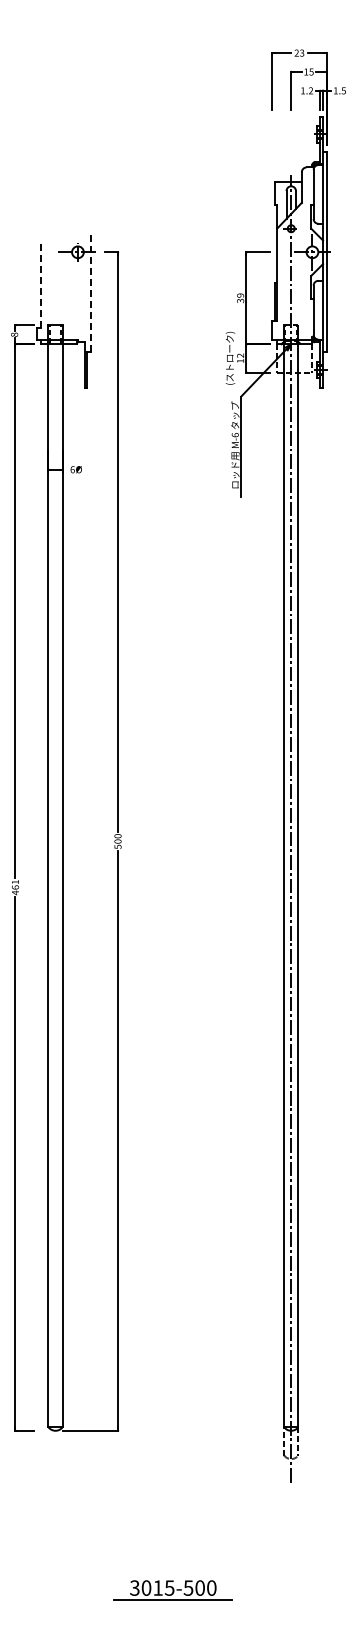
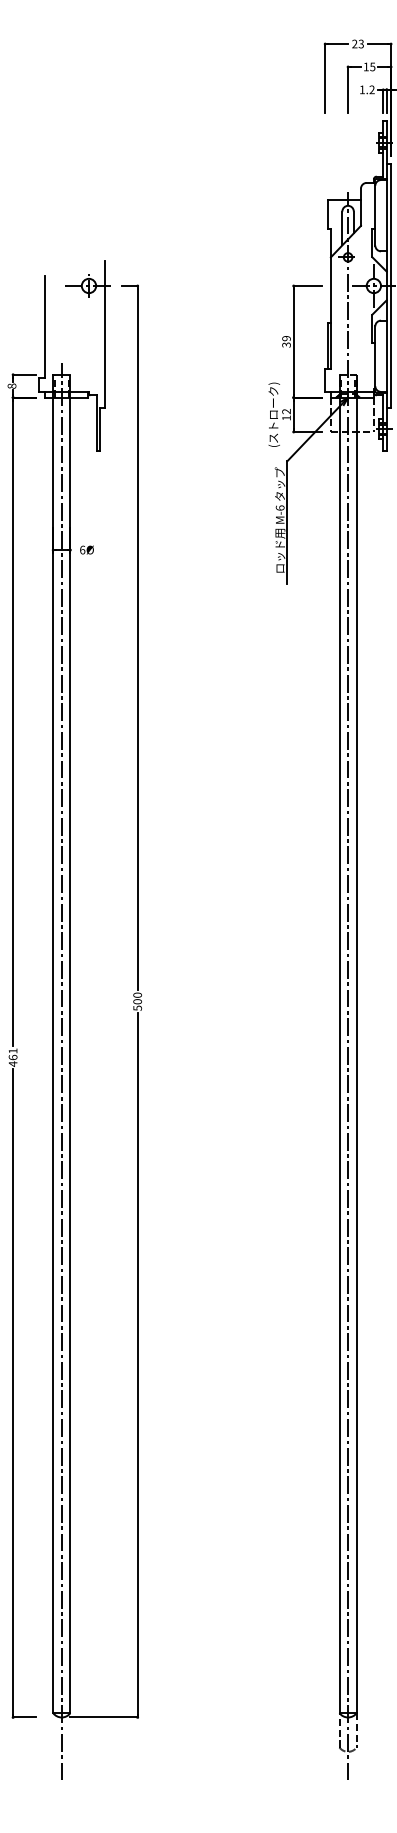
line: (41, 285) -> (44, 326), dashed -> solid
line: (90, 291) -> (104, 333), dashed -> solid
line: (55, 898) -> (61, 1070), added

